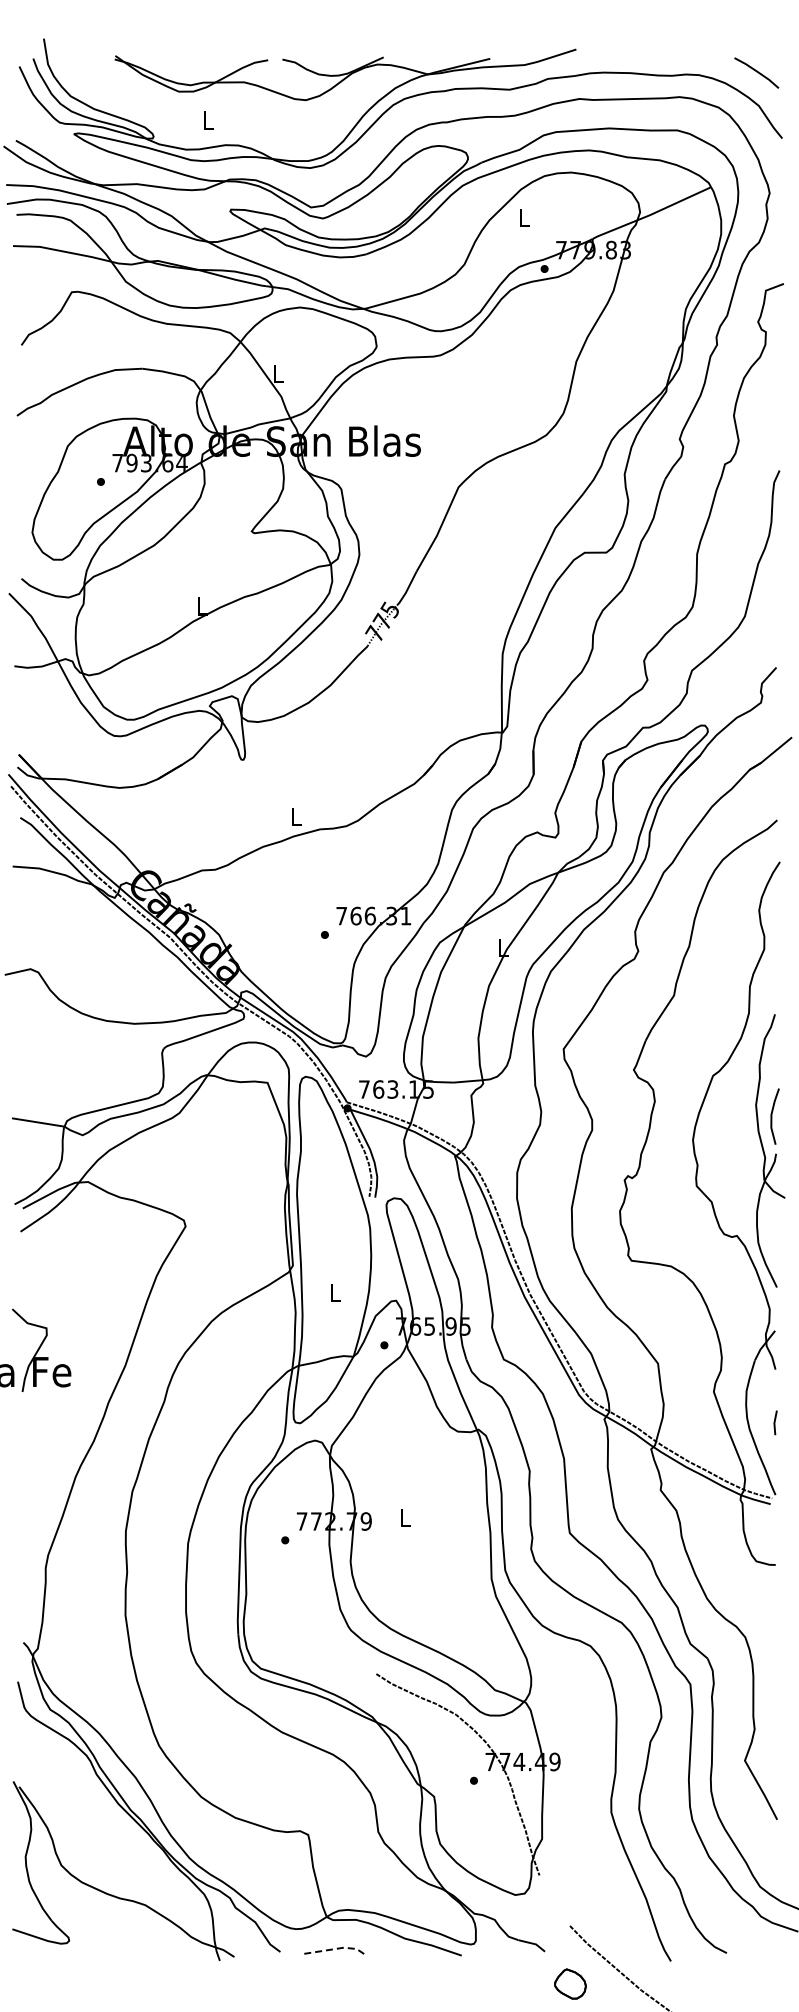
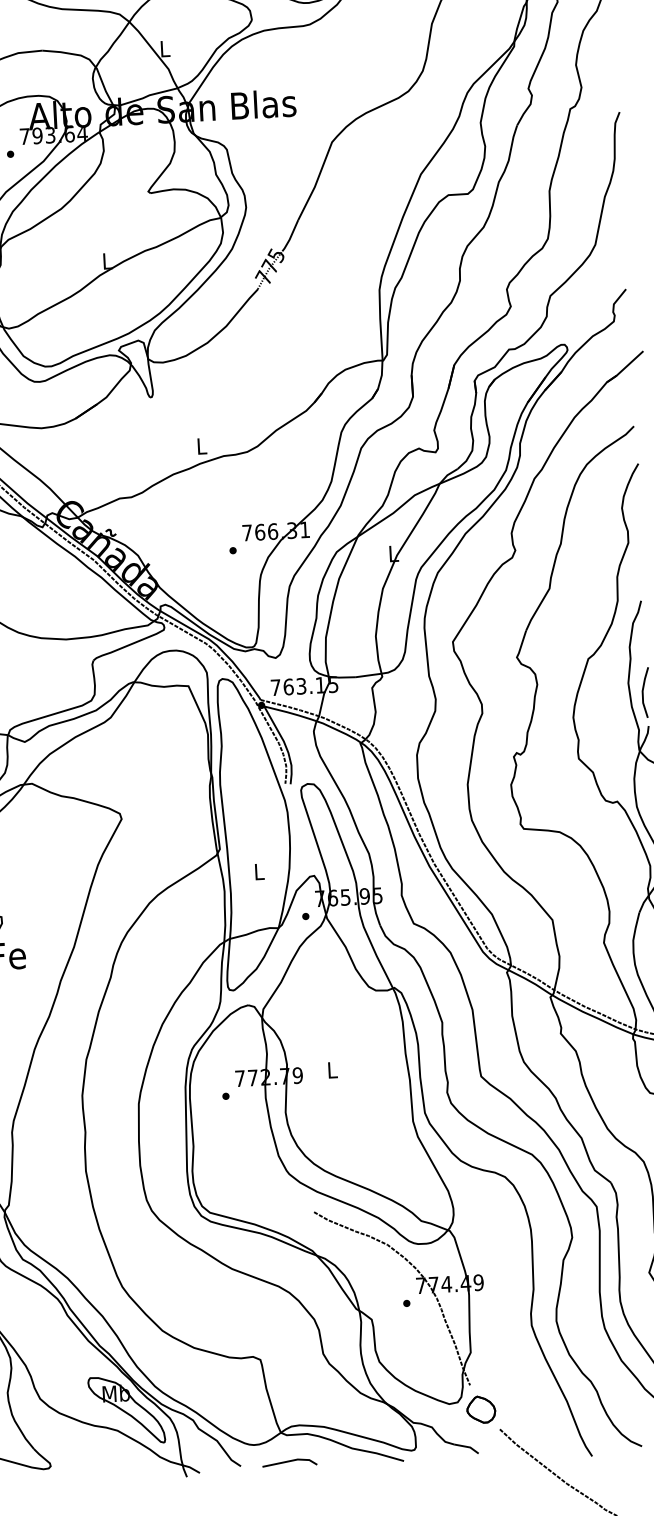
part: (156, 1883) -> (126, 1410), added
line: (337, 1948) -> (292, 1460), dashed -> solid
part: (570, 1983) -> (481, 1409), moved

